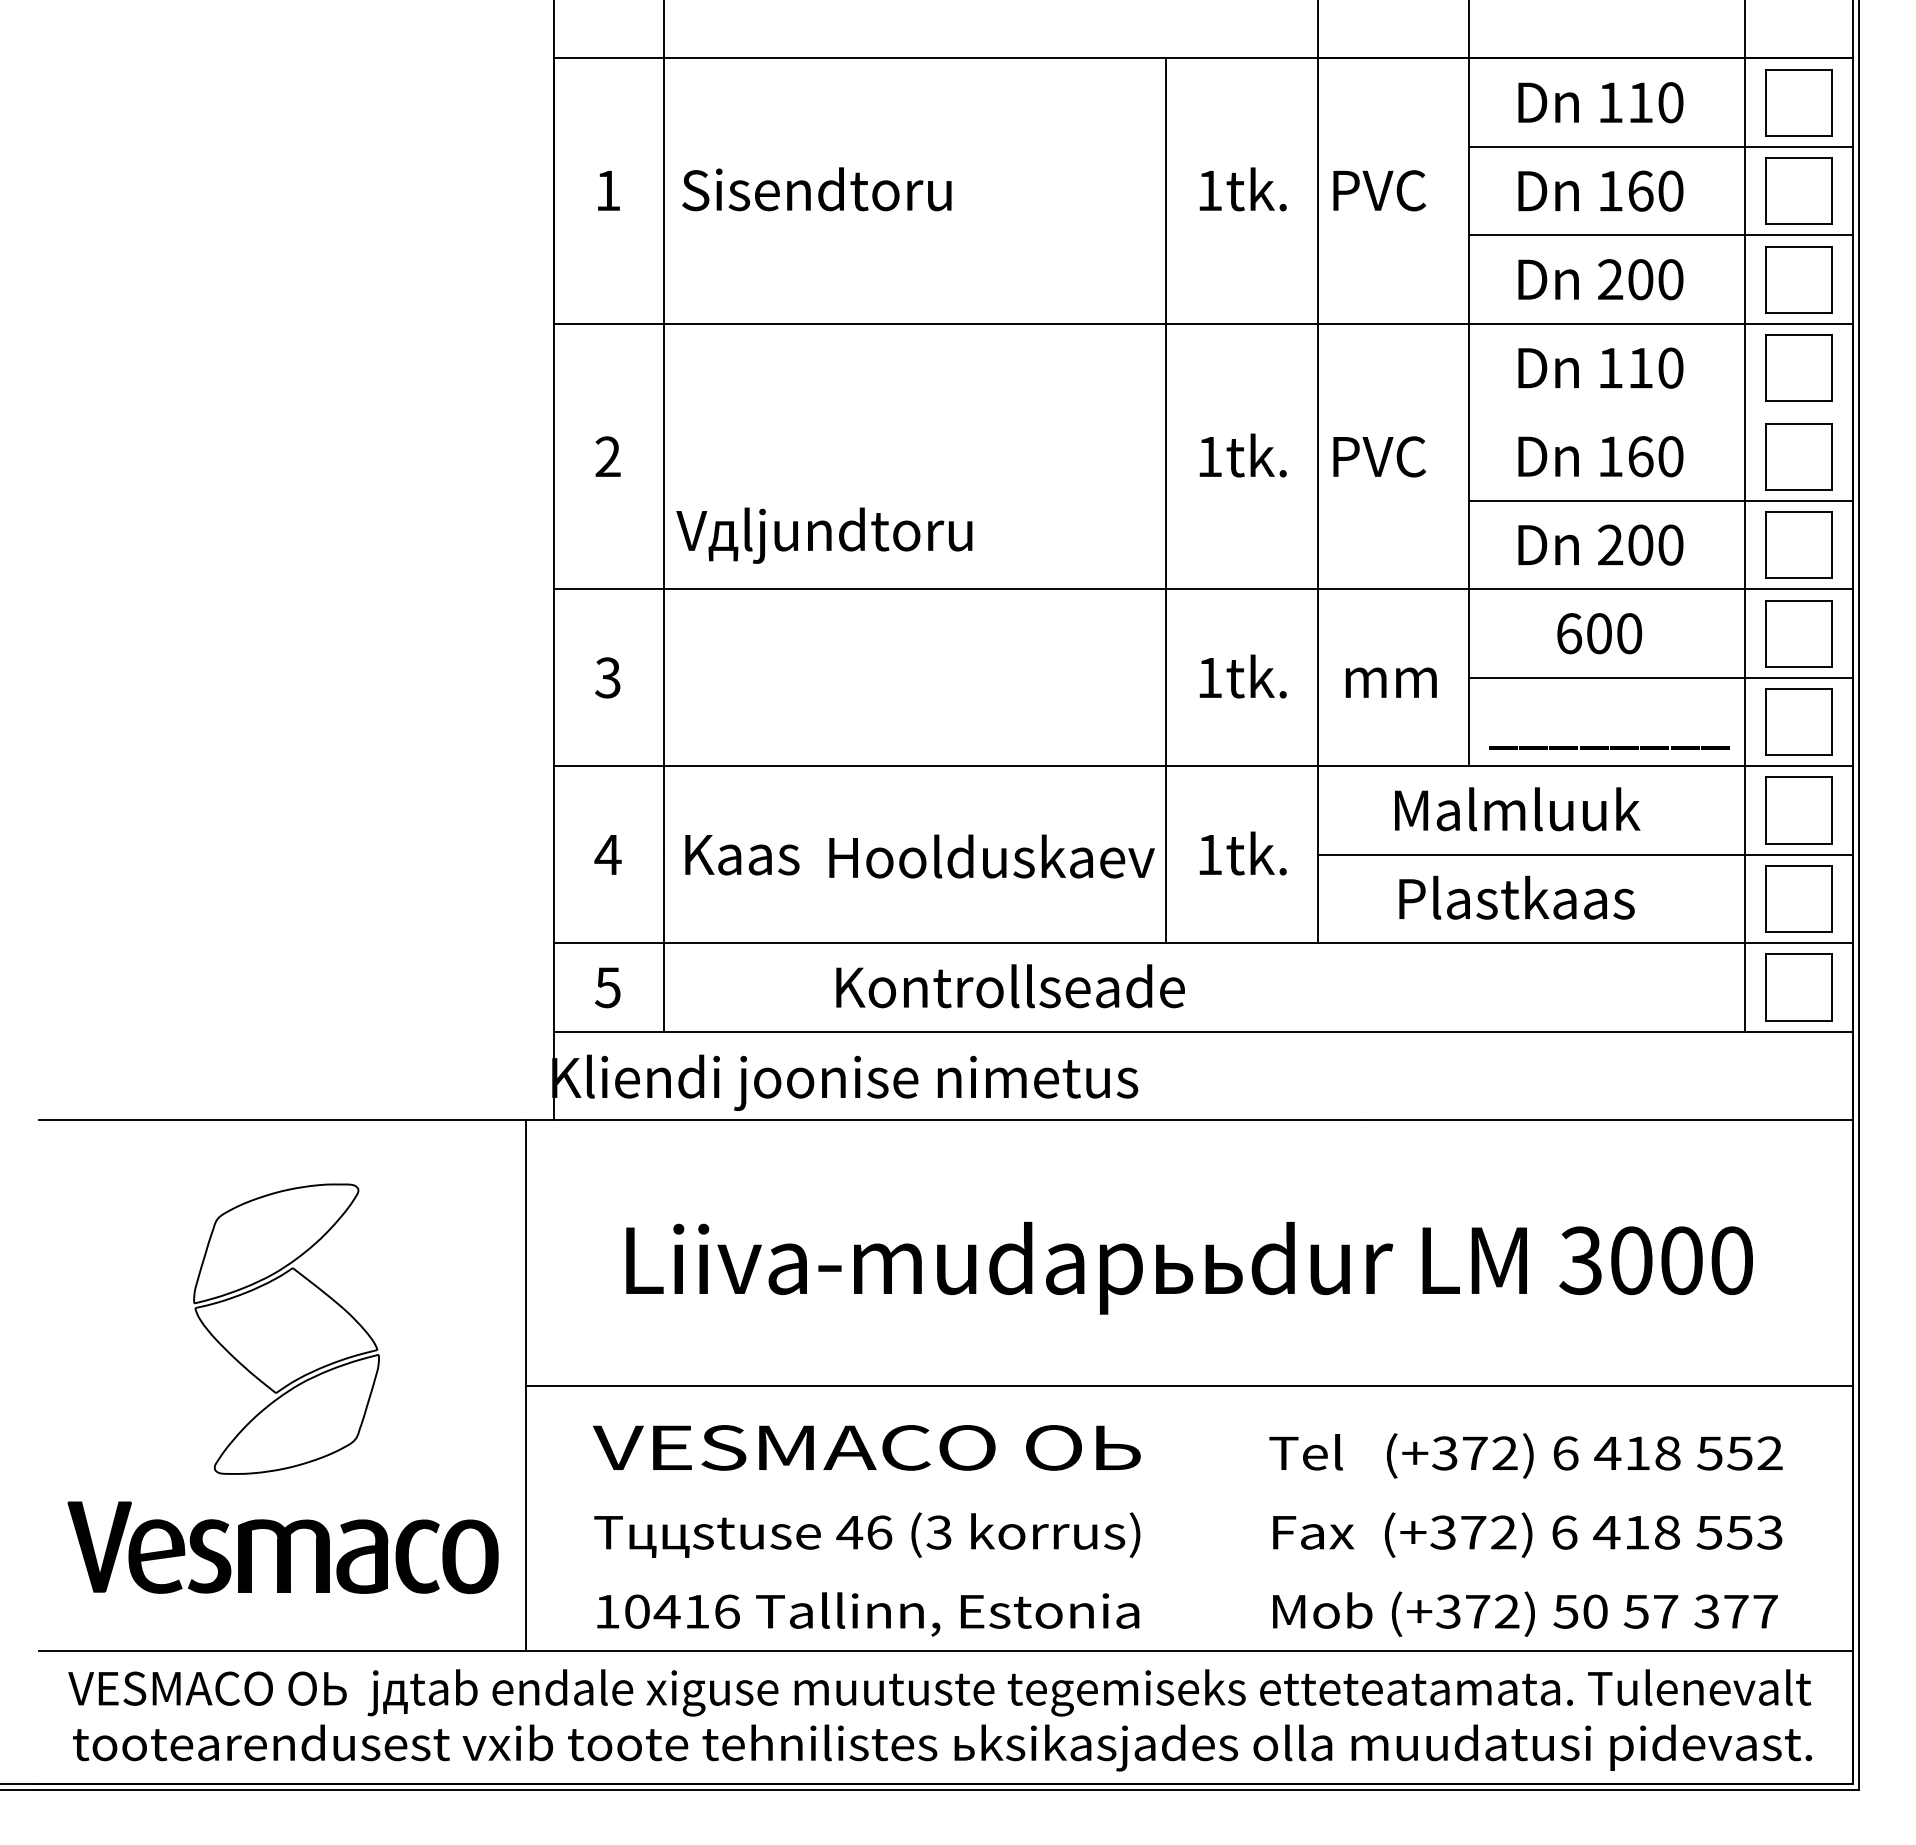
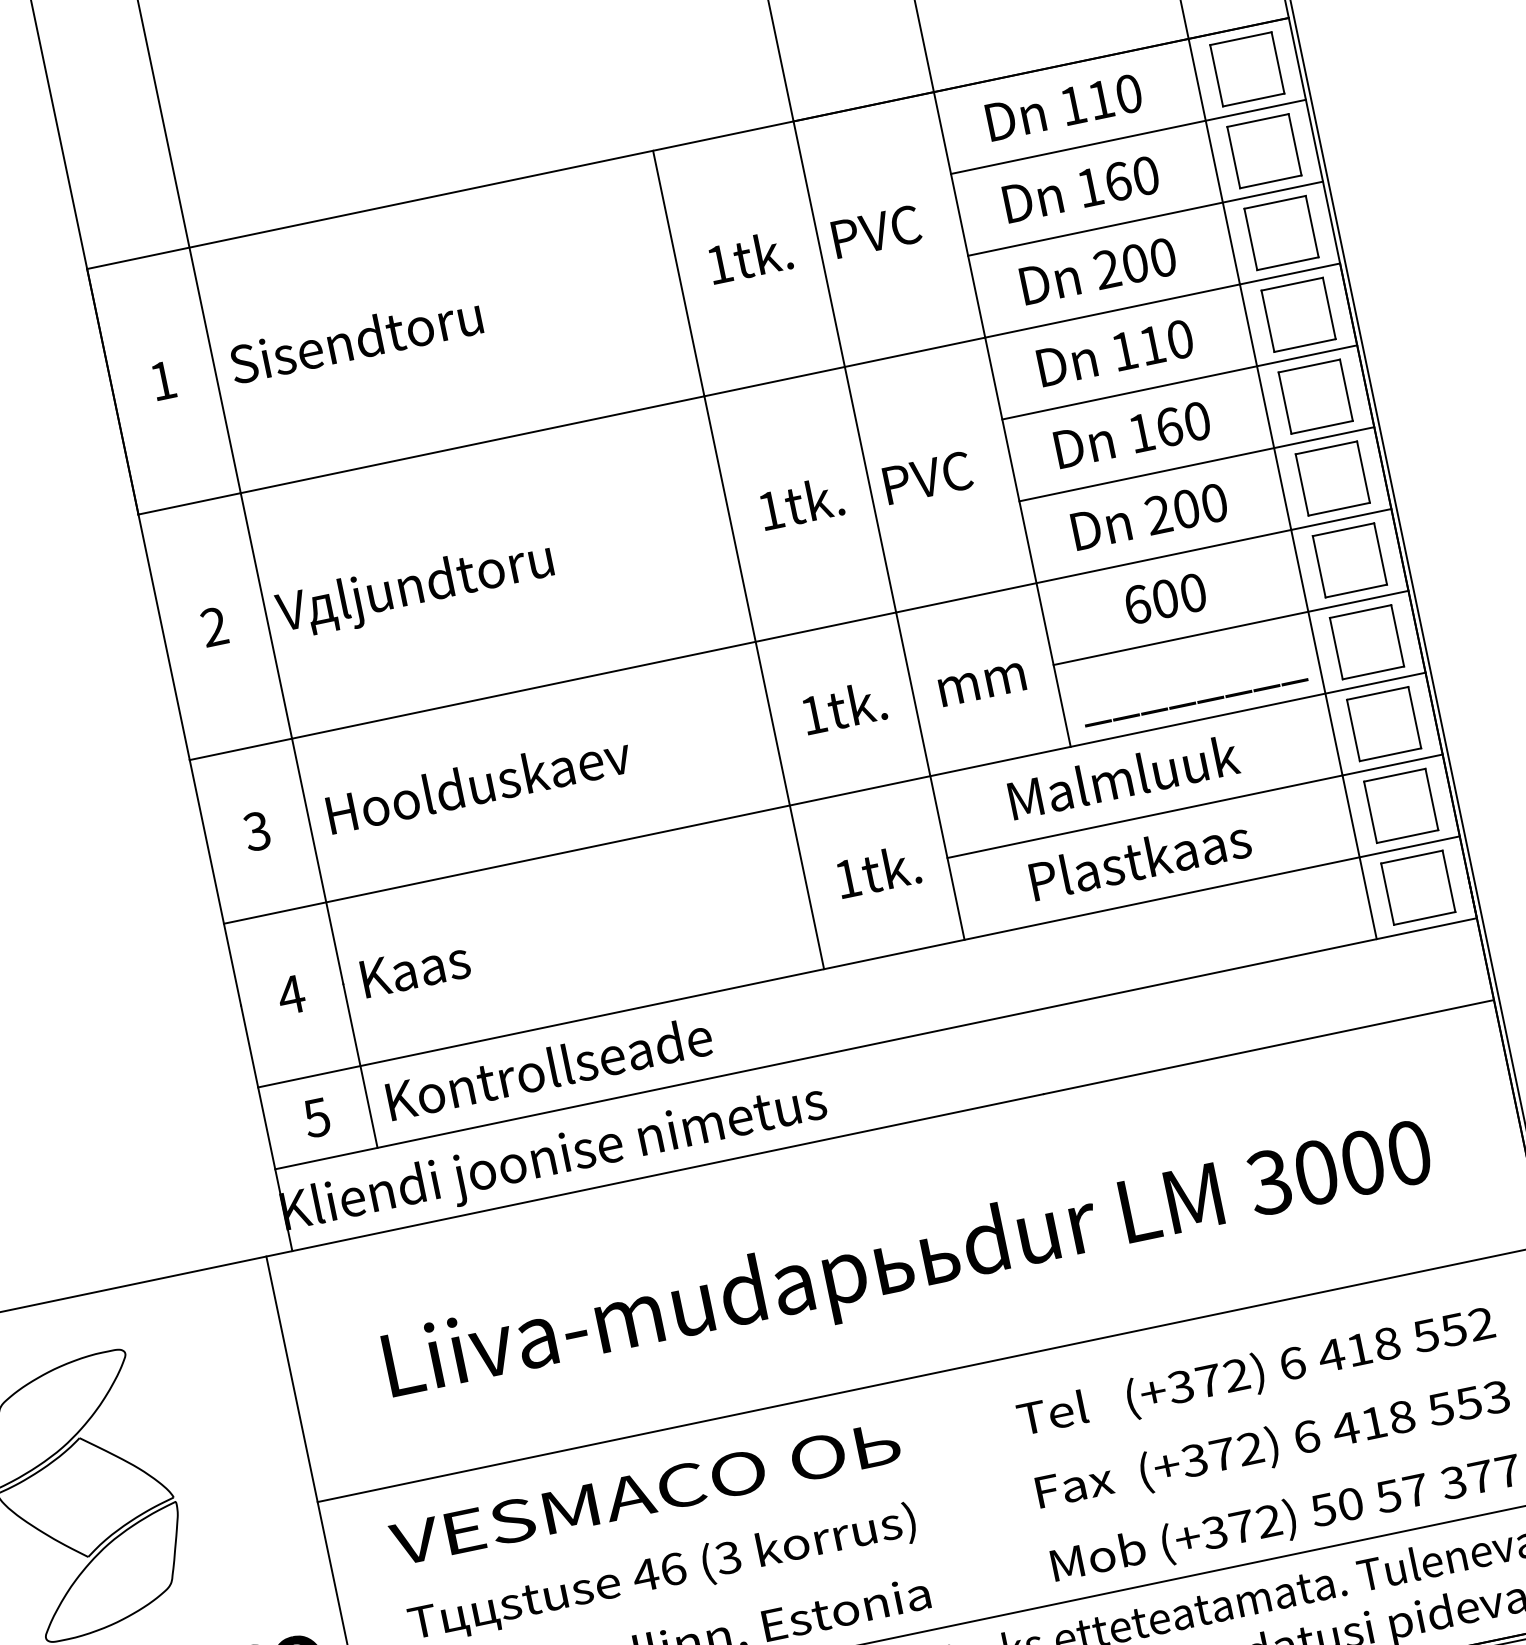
line: (1660, 412) -> (1179, 382), added
text: (824, 535) -> (415, 589), moved
text: (991, 856) -> (478, 783), moved
text: (1010, 986) -> (549, 1068), moved

